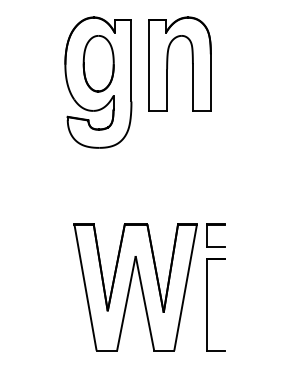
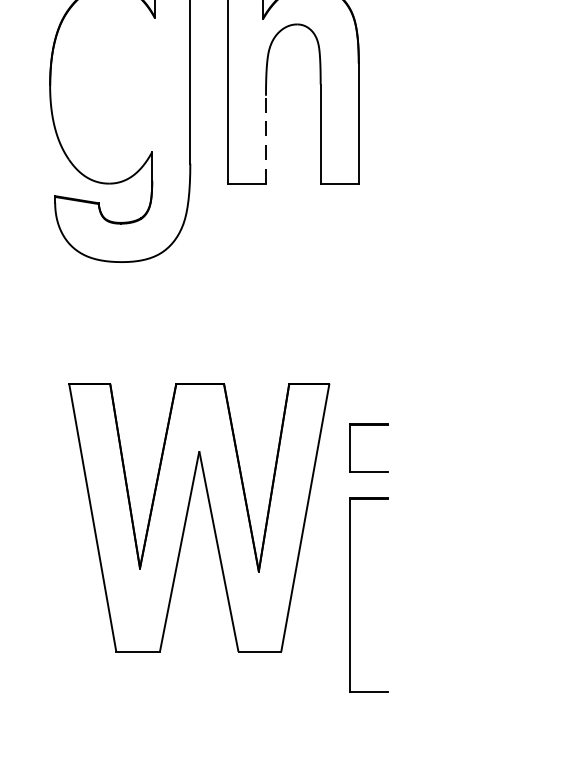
part: (98, 63) -> (120, 83), removed
line: (167, 90) -> (266, 140), solid -> dashed
part: (135, 287) -> (198, 518), moved

